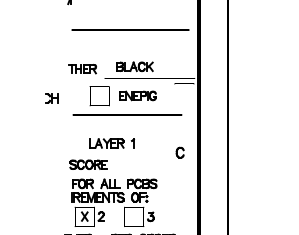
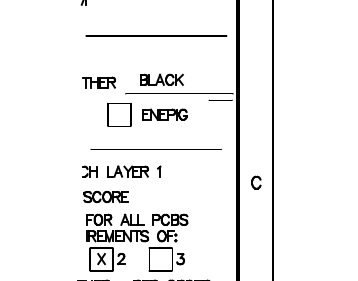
part: (51, 98) -> (89, 171), moved
line: (127, 114) -> (156, 148), moved
part: (179, 152) -> (255, 182), moved

